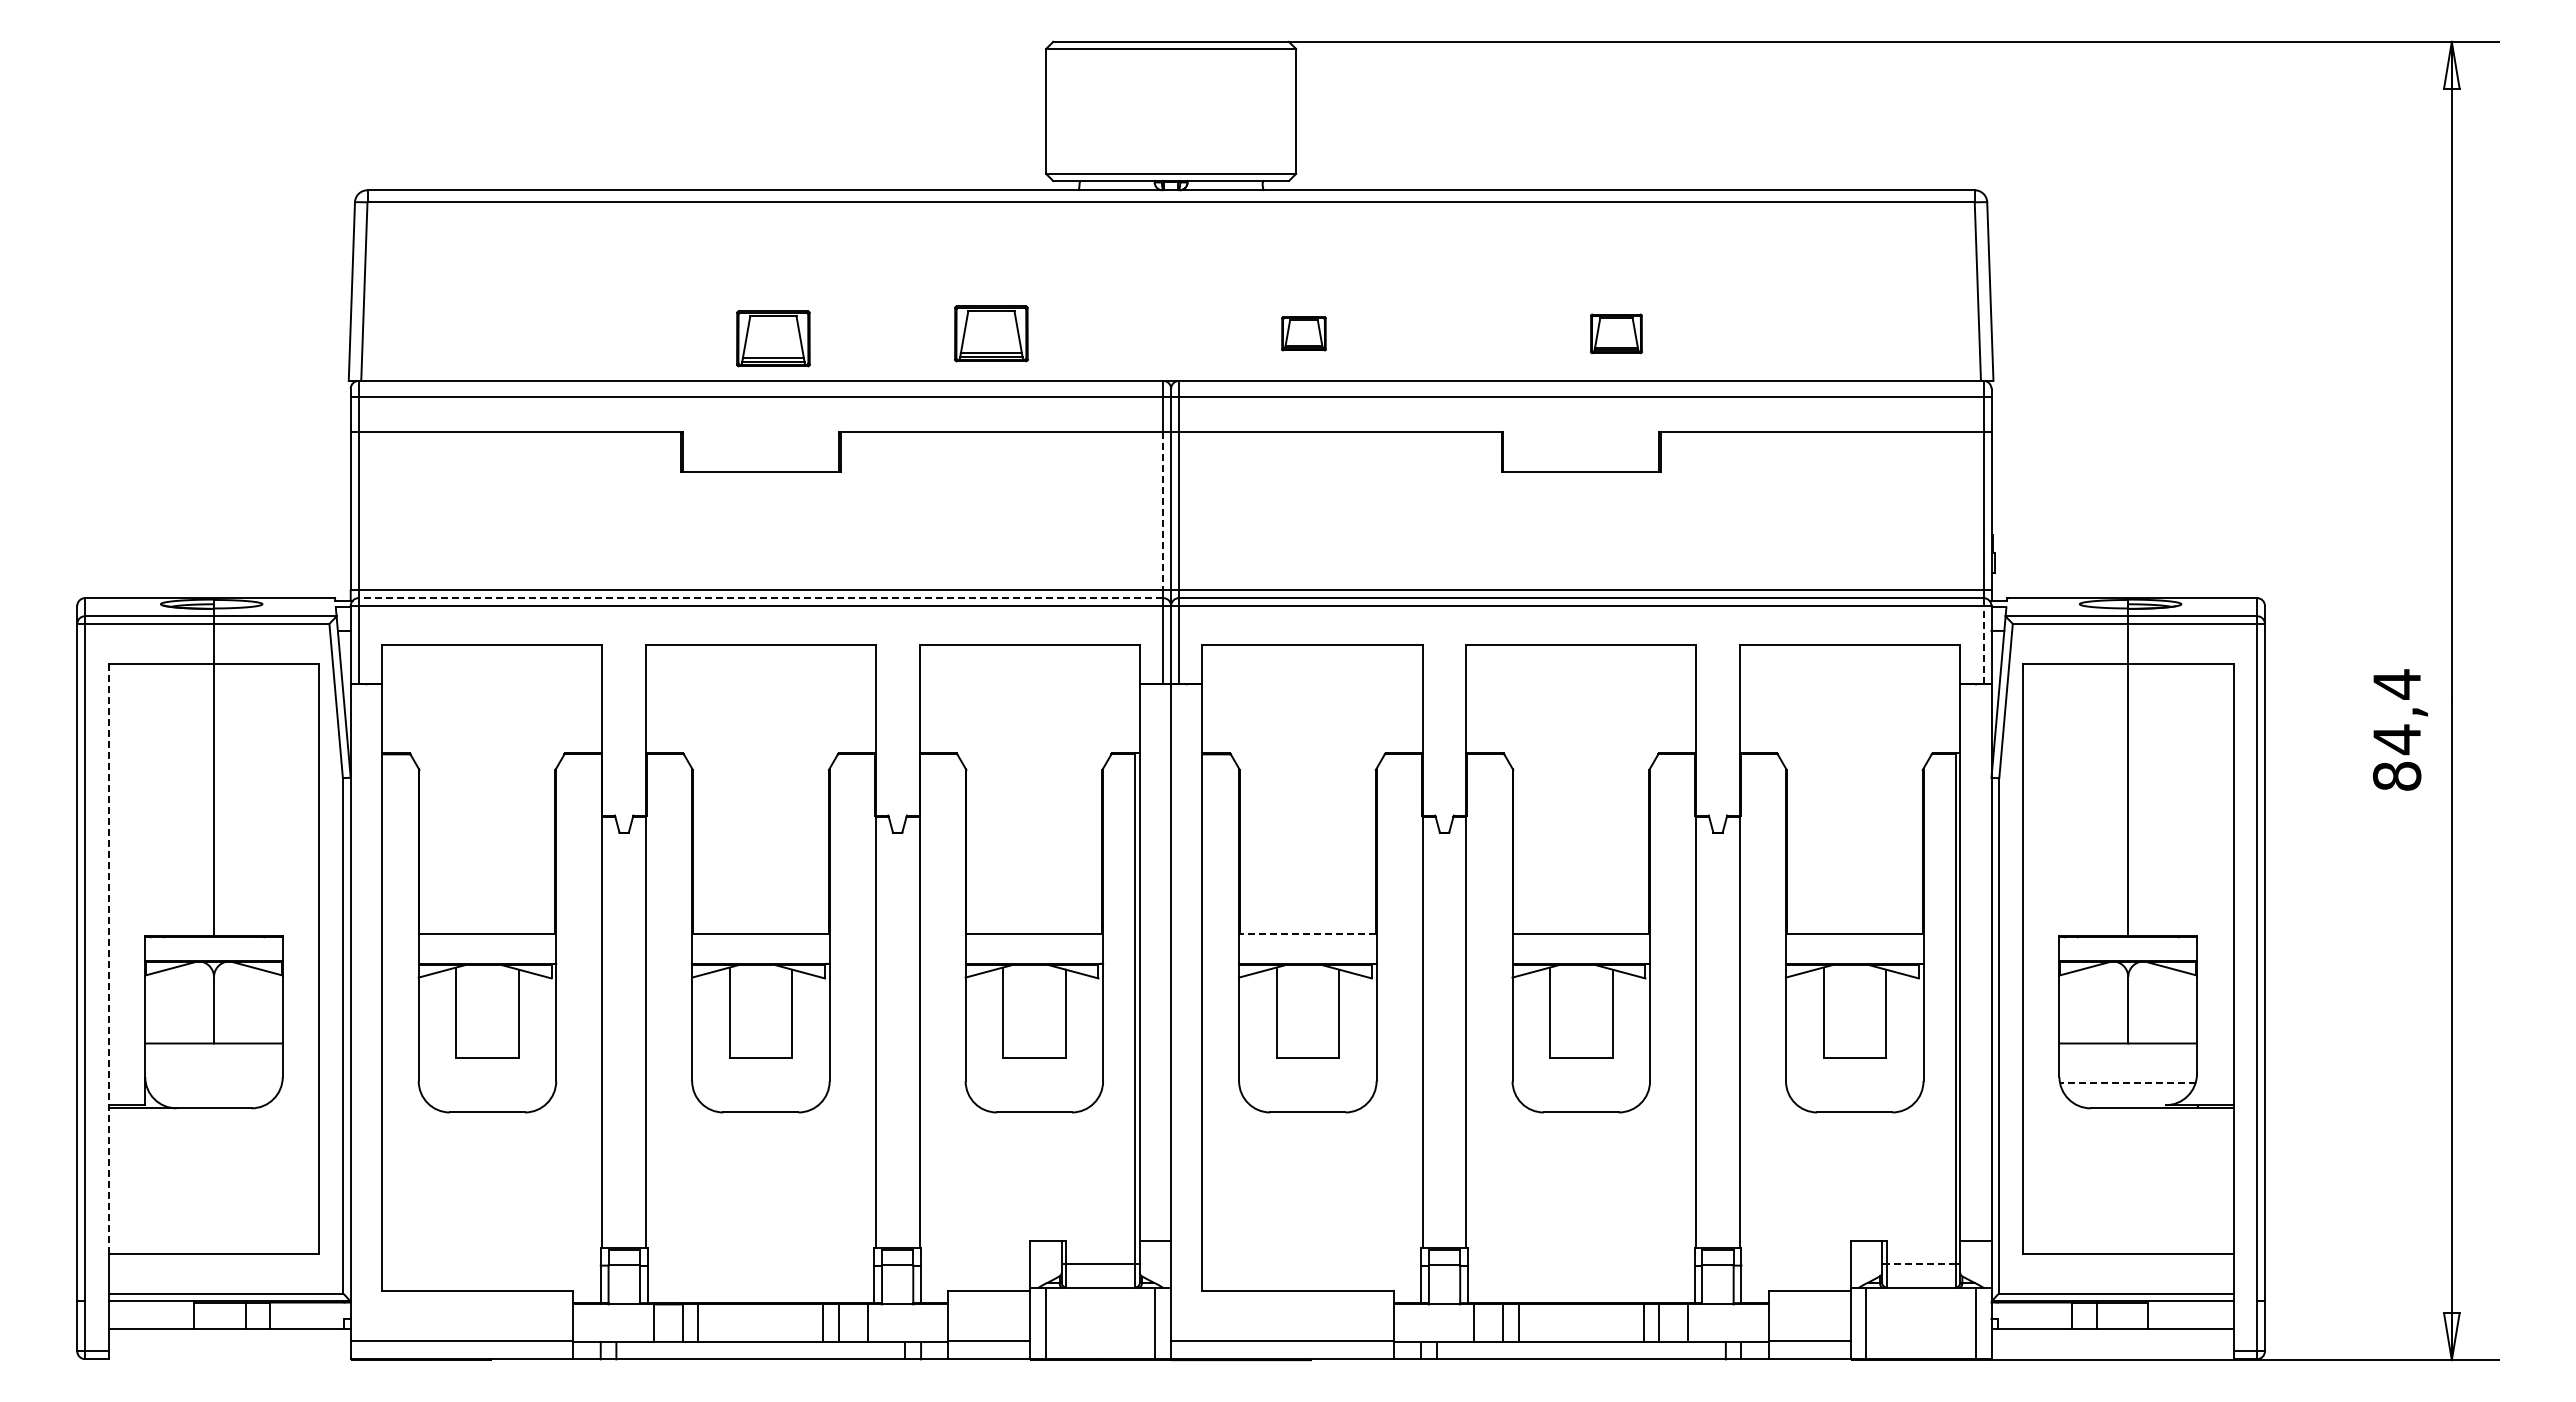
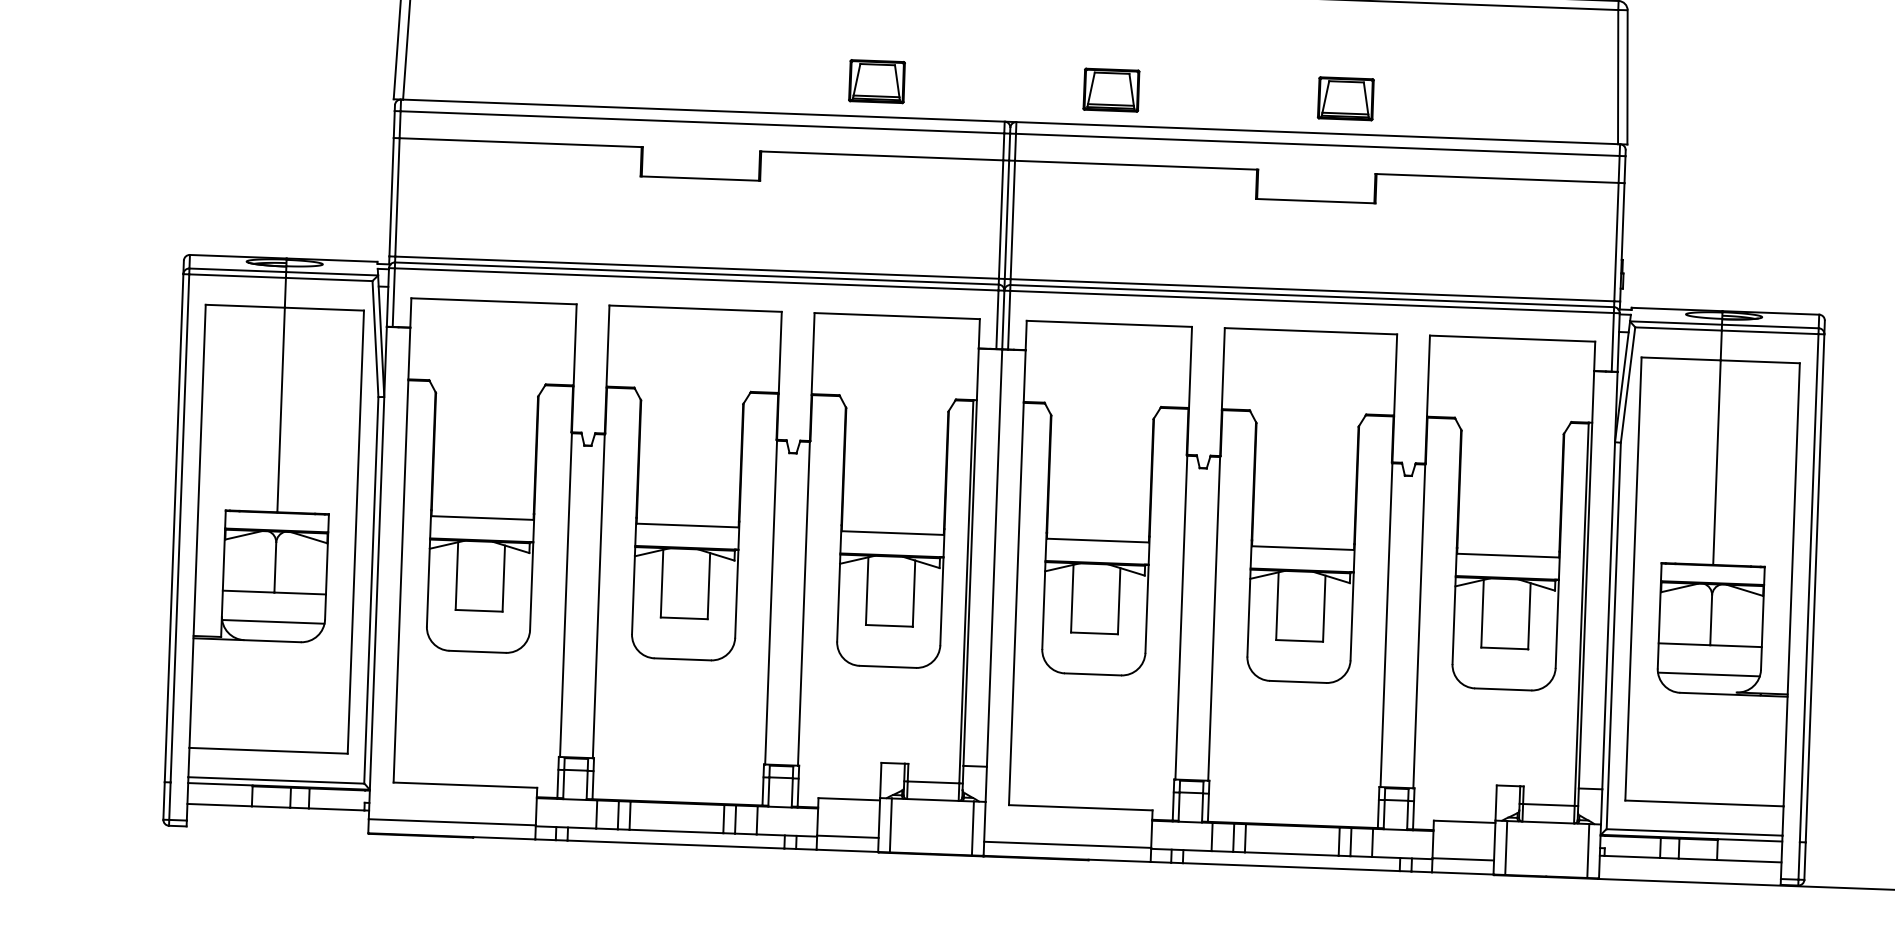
part: (1303, 333) -> (1111, 89), size x1.67
part: (1616, 333) -> (1345, 98), size x1.43
part: (773, 338) -> (713, 79), removed
line: (1163, 511) -> (1001, 219), dashed -> solid
line: (760, 598) -> (696, 273), dashed -> solid
line: (1983, 644) -> (1612, 341), dashed -> solid
line: (1307, 934) -> (1097, 540), dashed -> solid
line: (108, 958) -> (197, 525), dashed -> solid
line: (213, 1082) -> (272, 621), added
line: (2127, 1082) -> (1708, 674), dashed -> solid
line: (1920, 1264) -> (1548, 805), dashed -> solid

